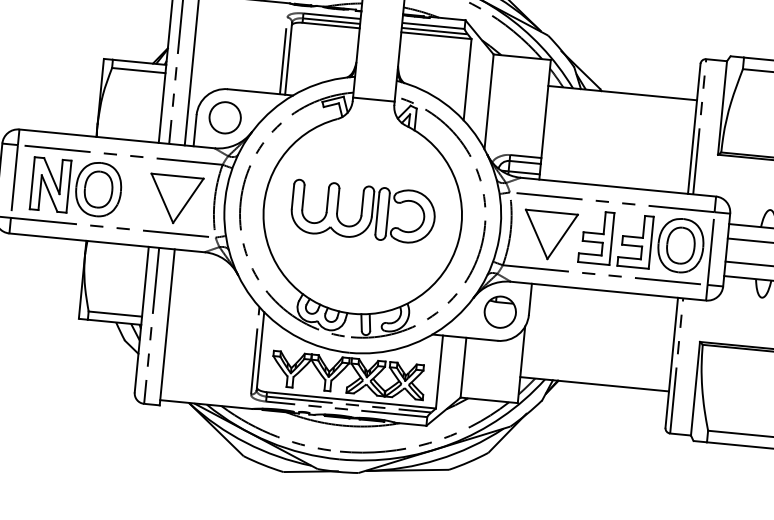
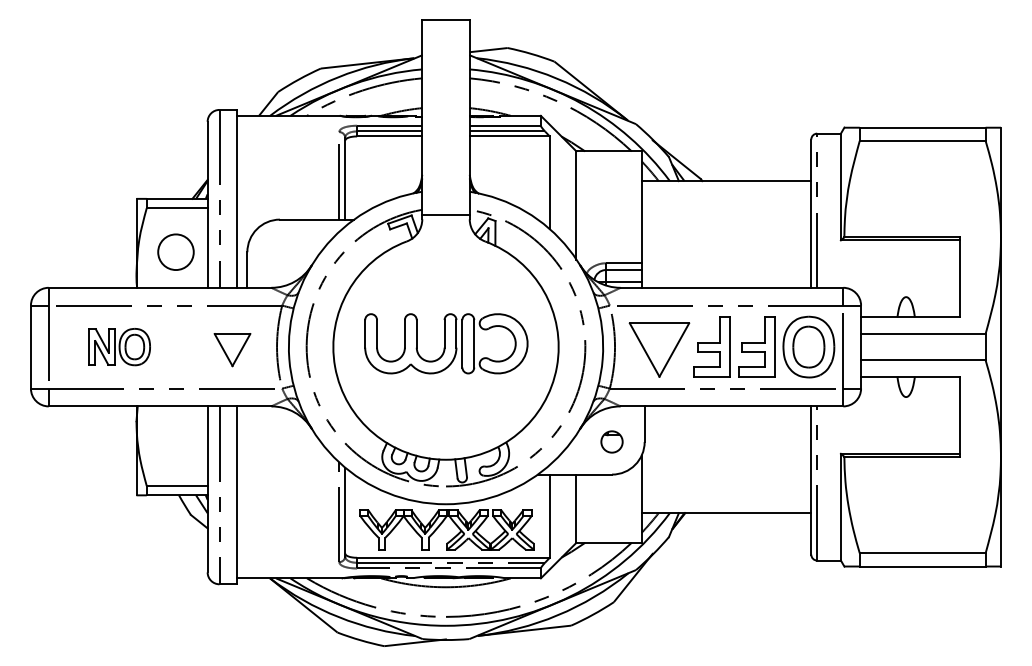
circle: (224, 117) -> (175, 251), moved
part: (76, 186) -> (119, 346), size x0.6
part: (175, 199) -> (232, 349), size x0.6
part: (499, 311) -> (611, 441), size x0.6

